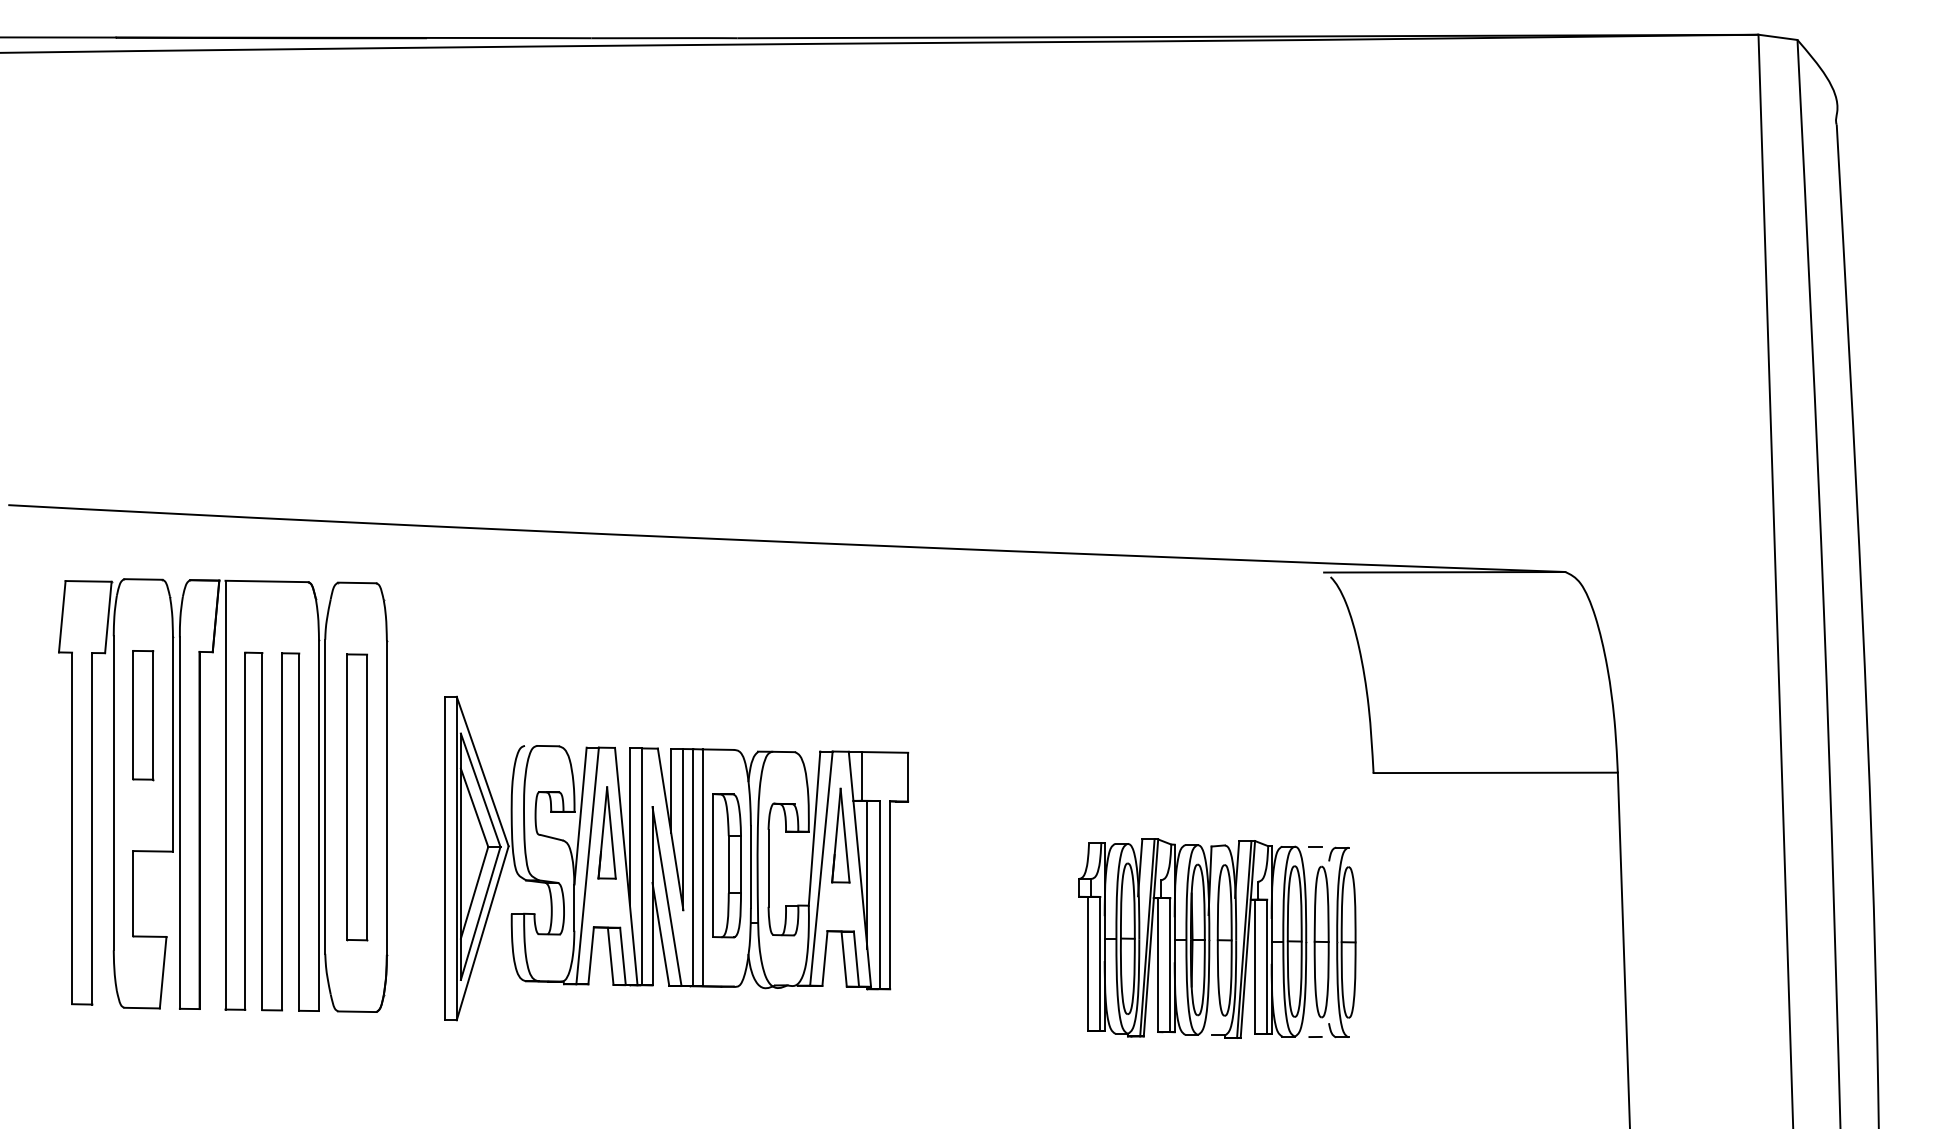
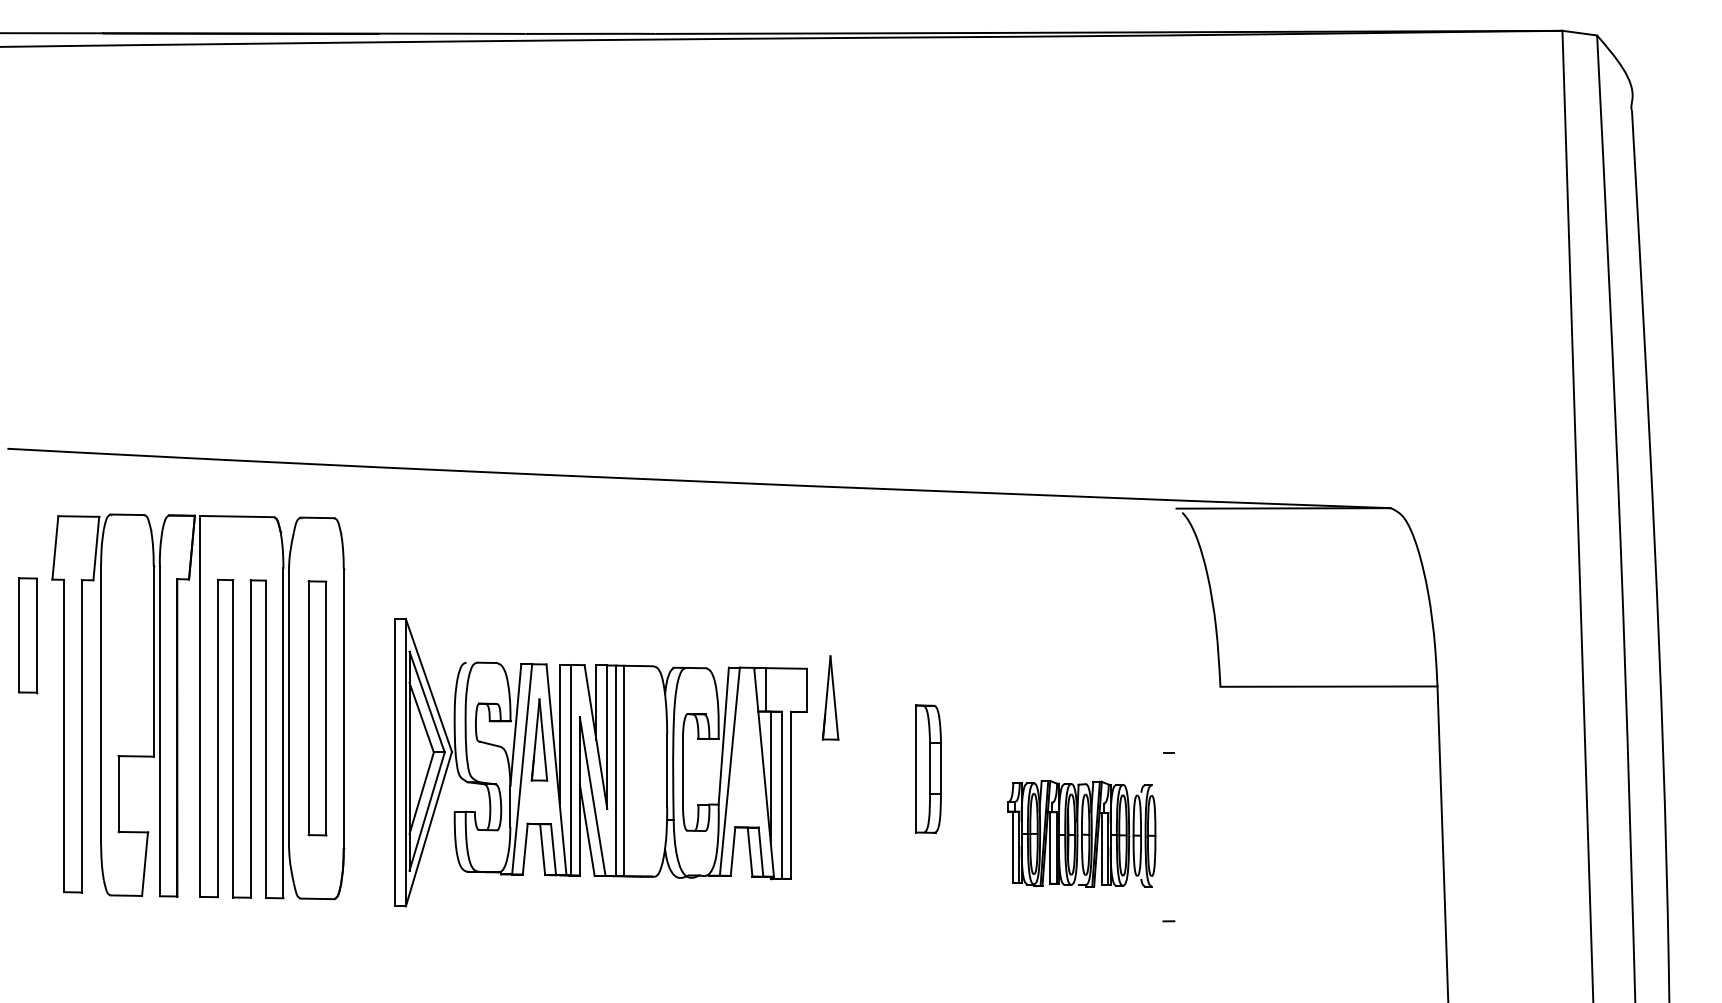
part: (143, 715) -> (28, 635), moved
part: (840, 835) -> (830, 697), moved
part: (726, 865) -> (928, 768), moved
part: (1217, 938) -> (1081, 833), size x0.6

